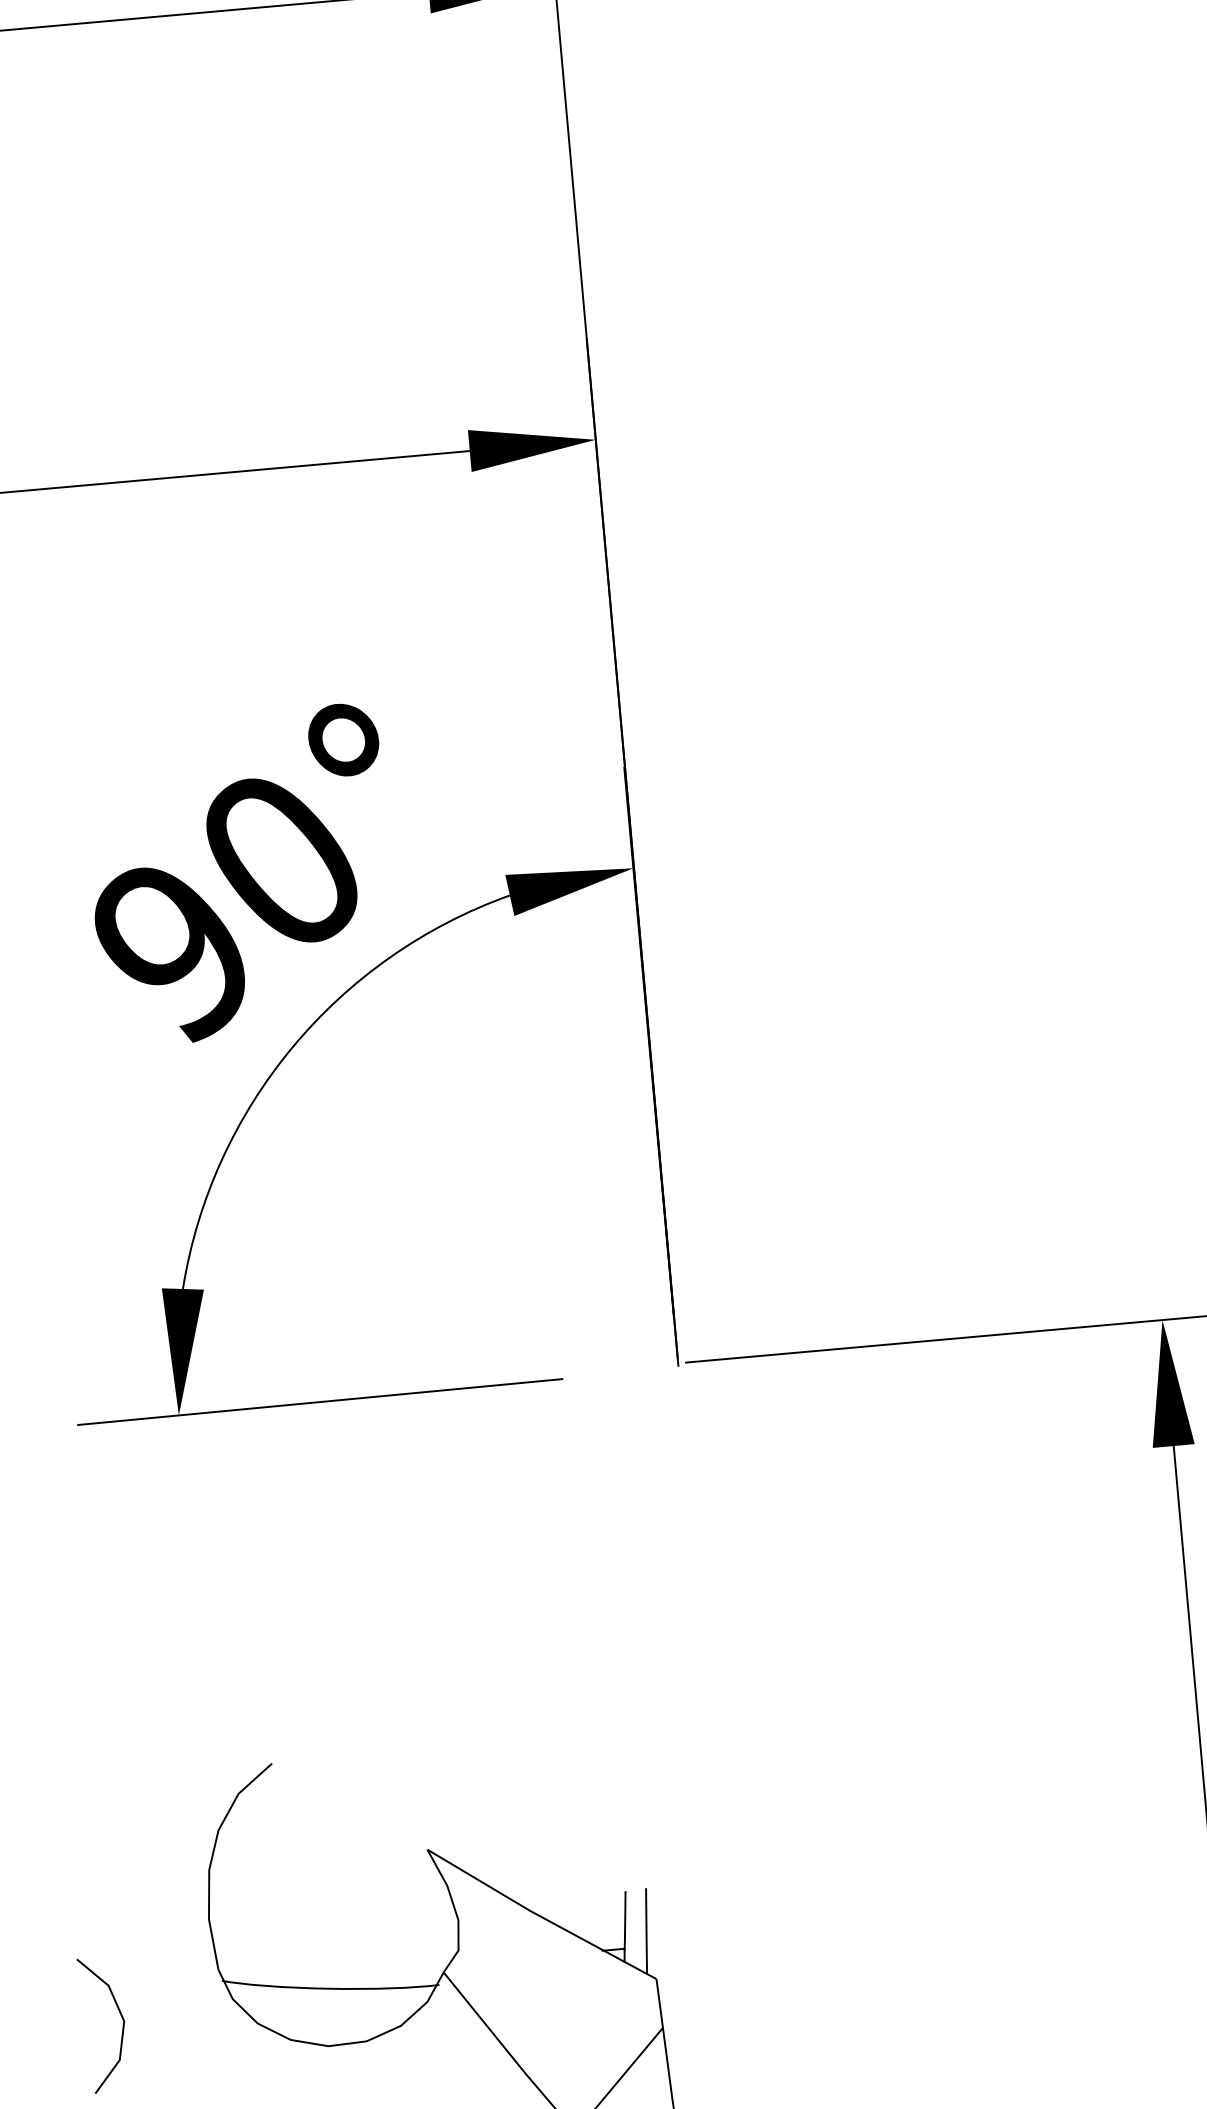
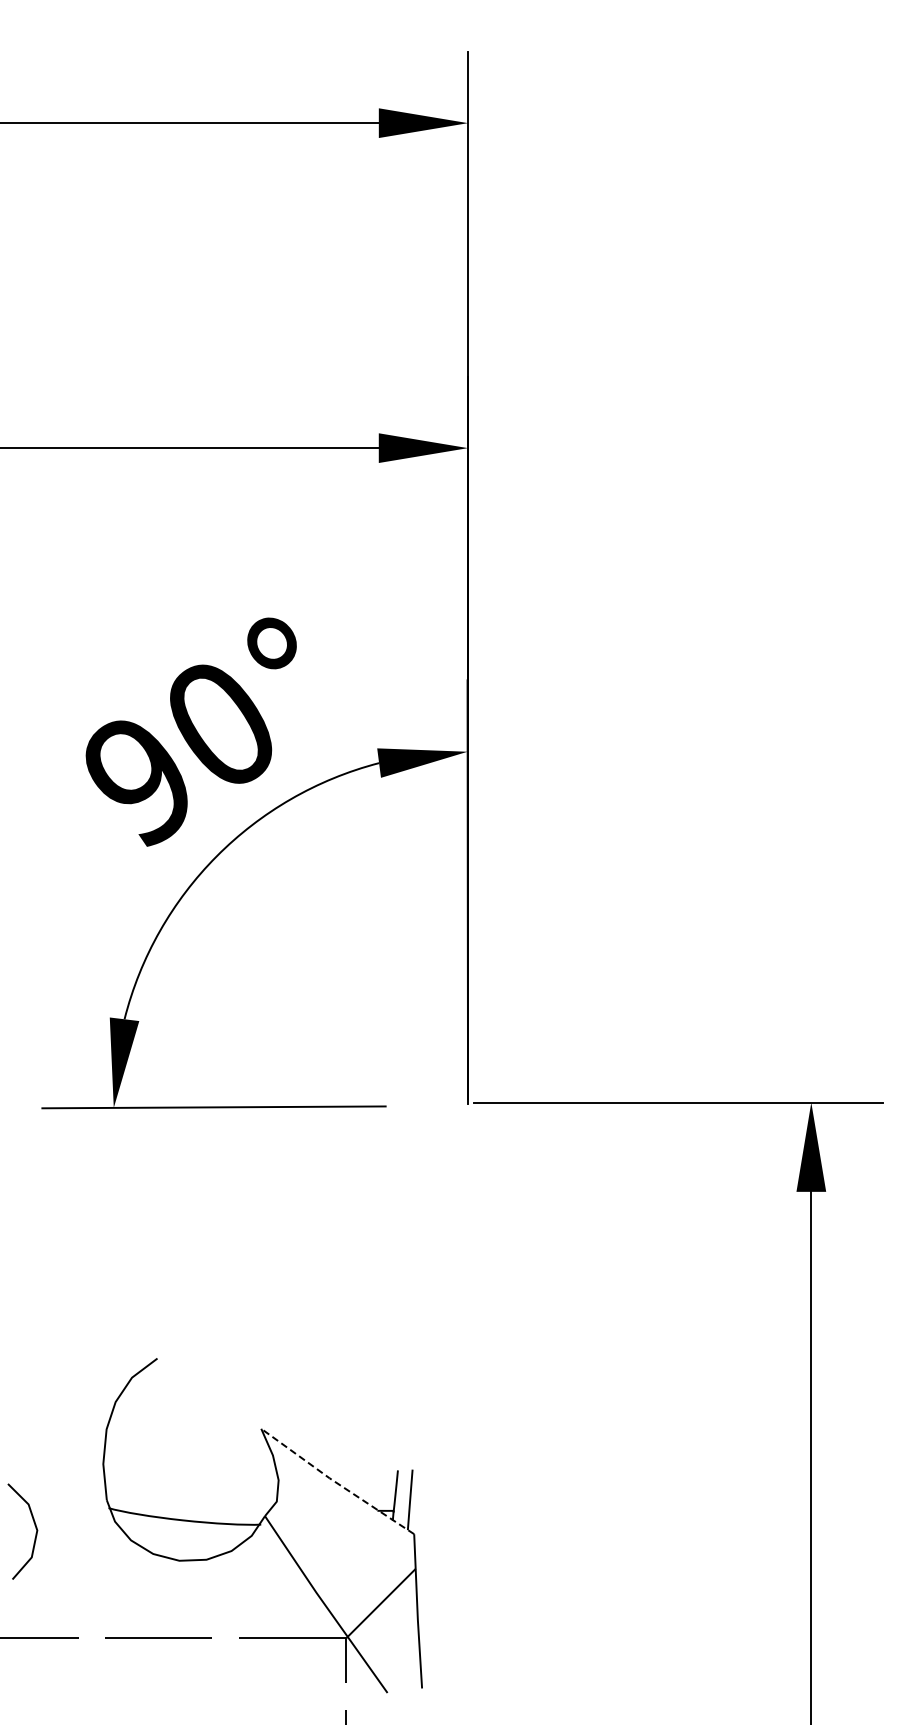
line: (540, 1915) -> (336, 1482), solid -> dashed

